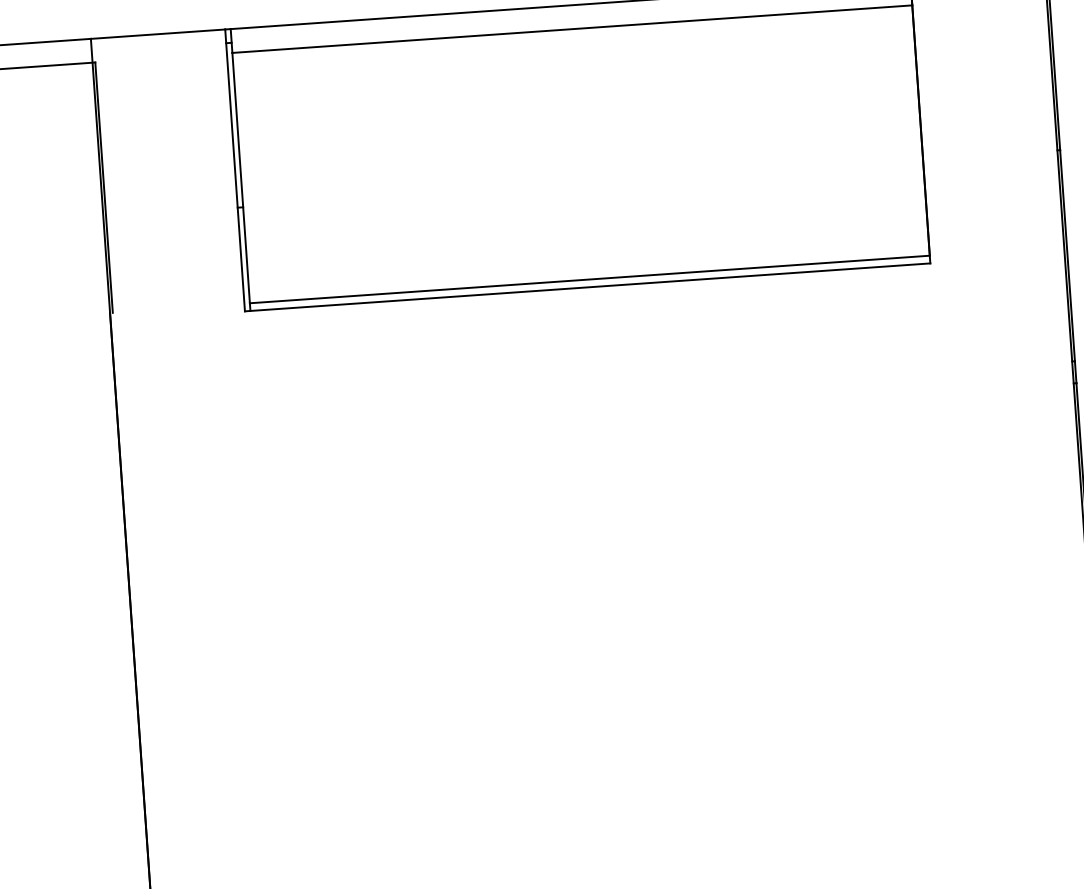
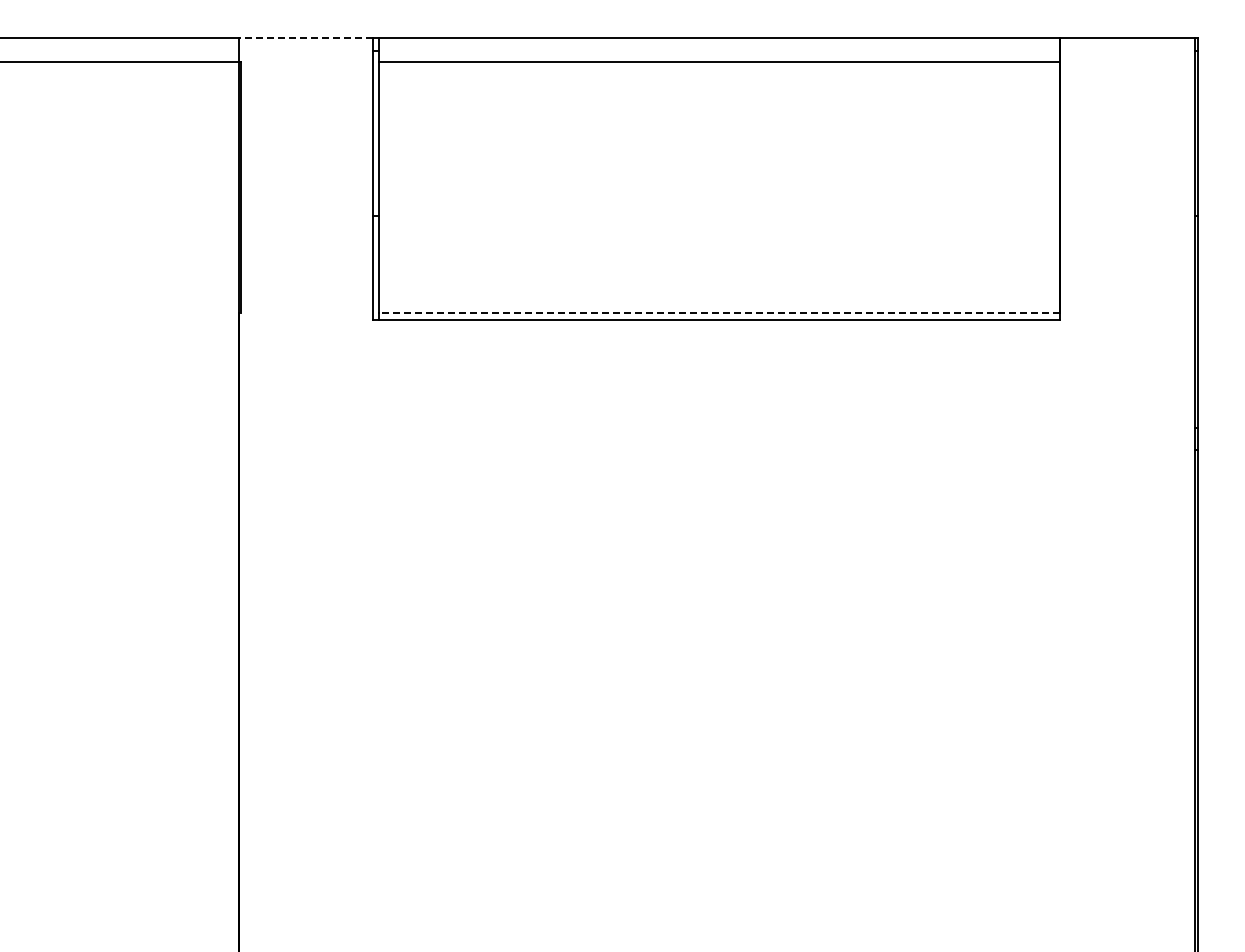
line: (157, 34) -> (305, 37), solid -> dashed
line: (589, 279) -> (719, 312), solid -> dashed

